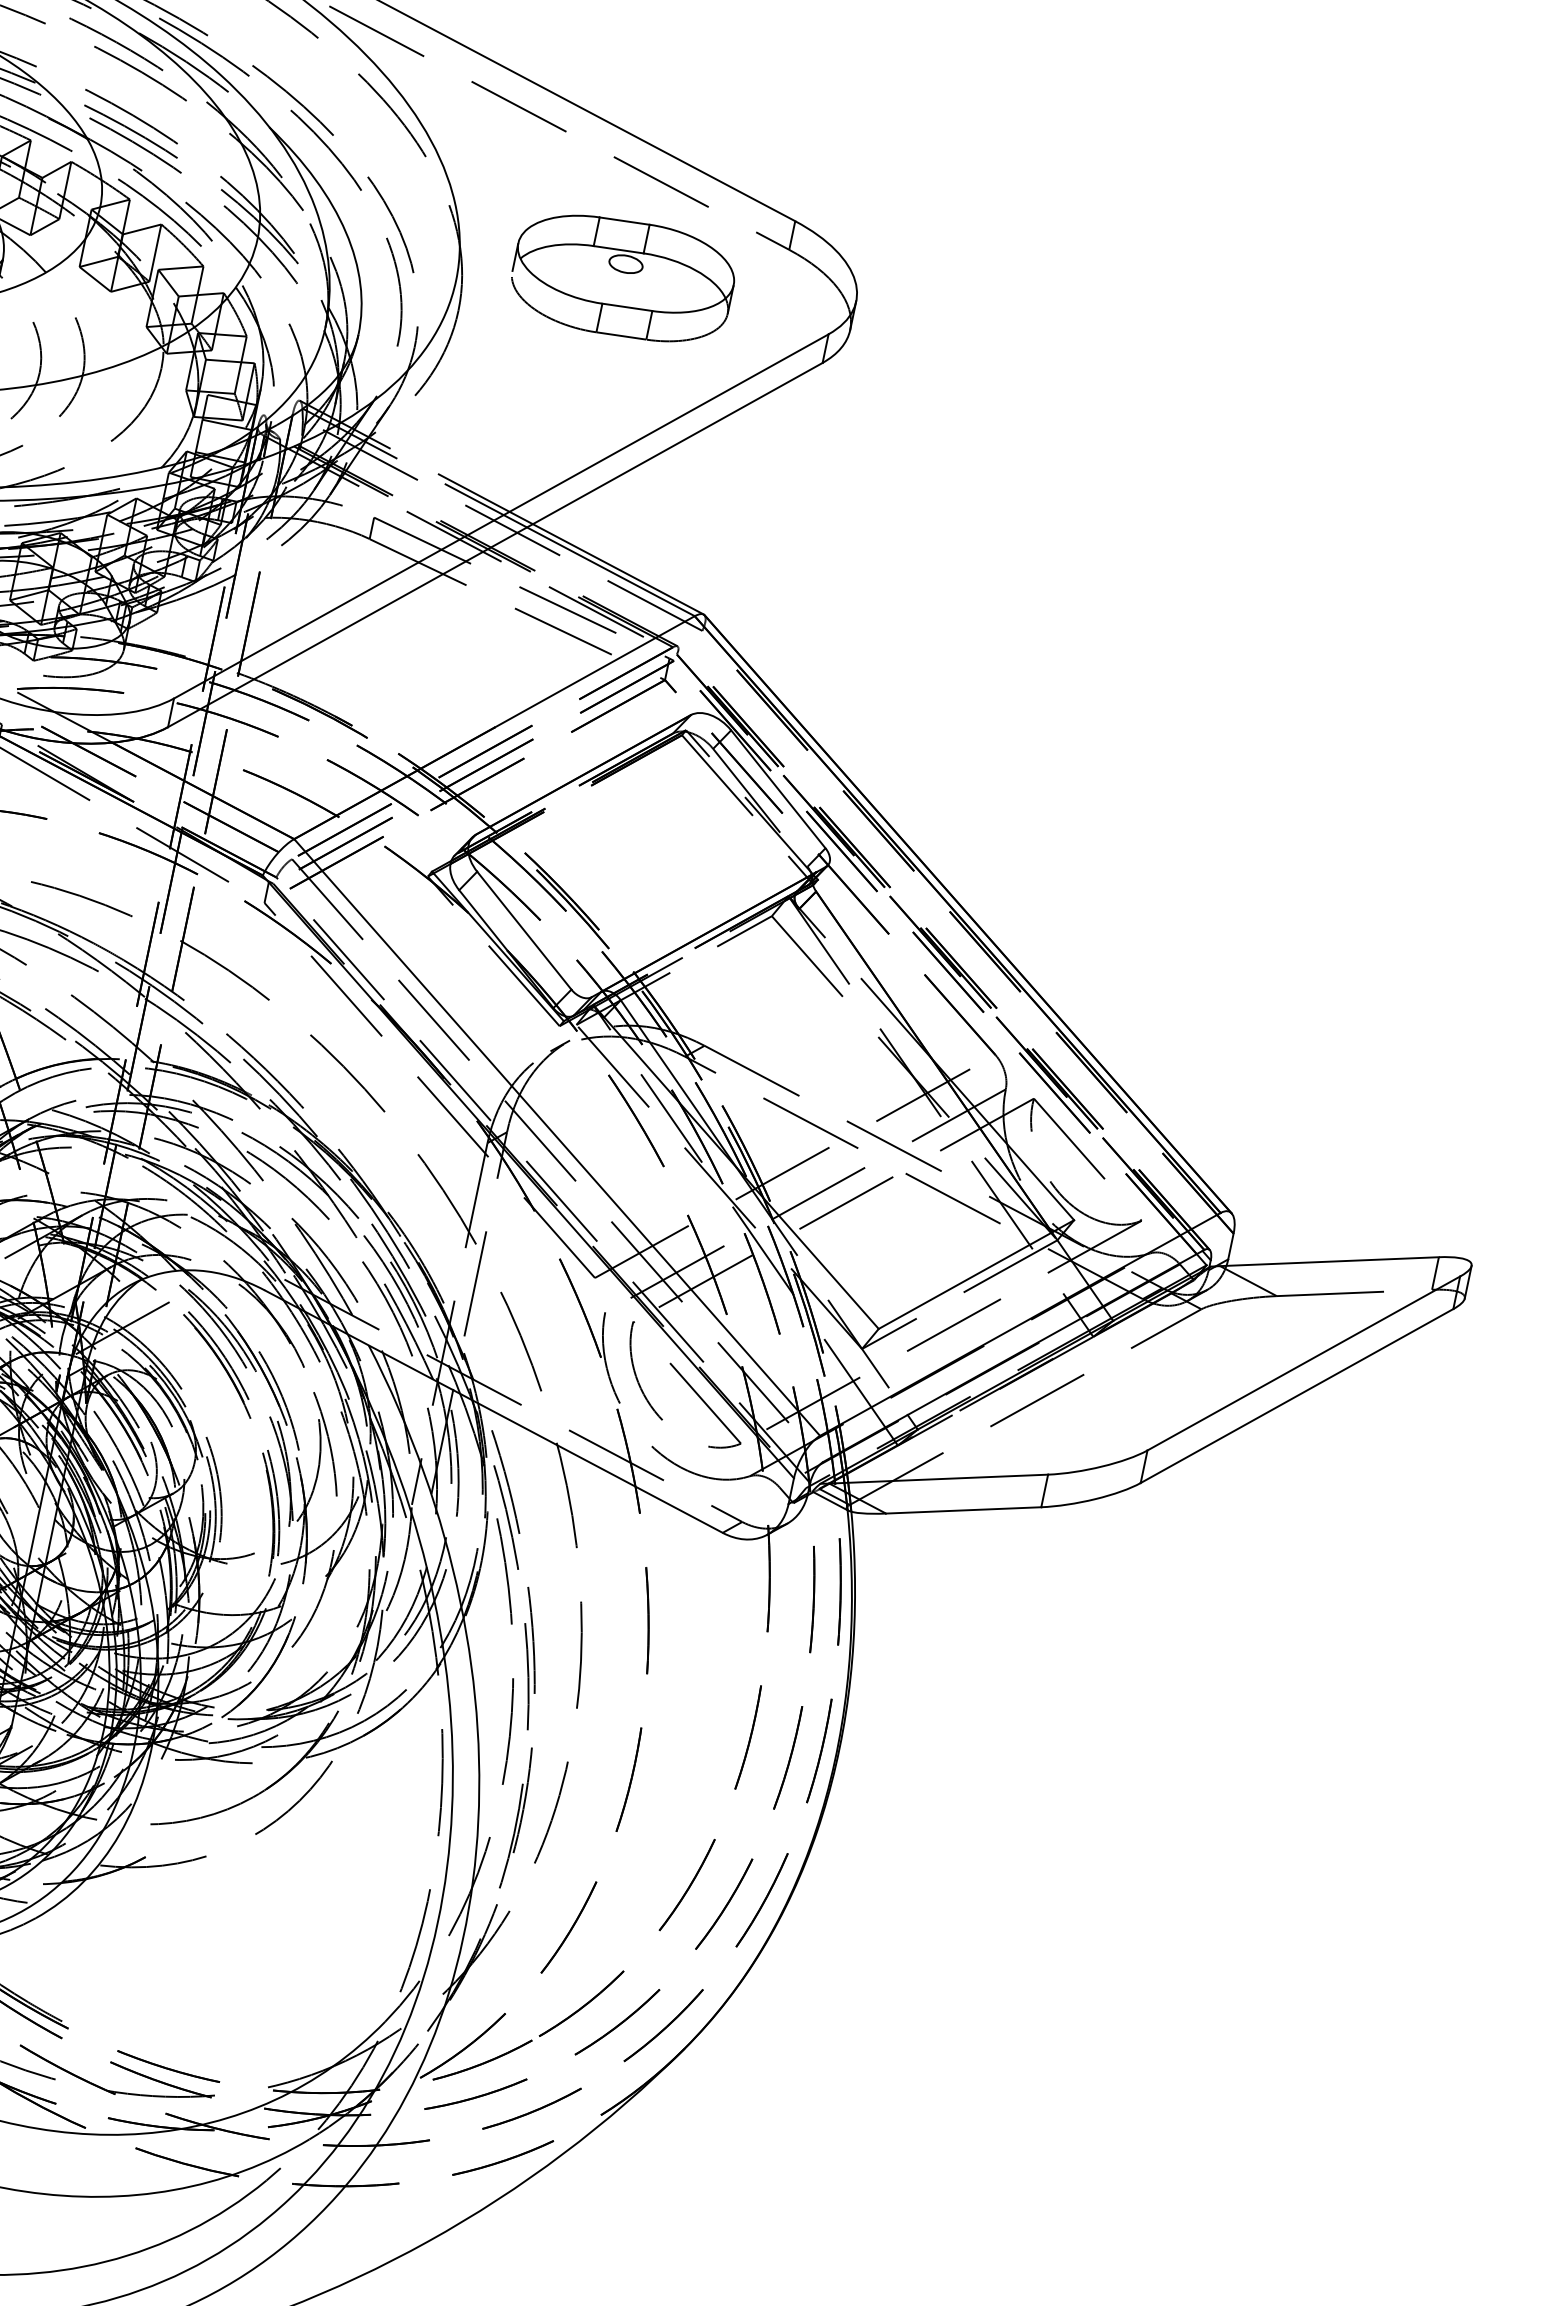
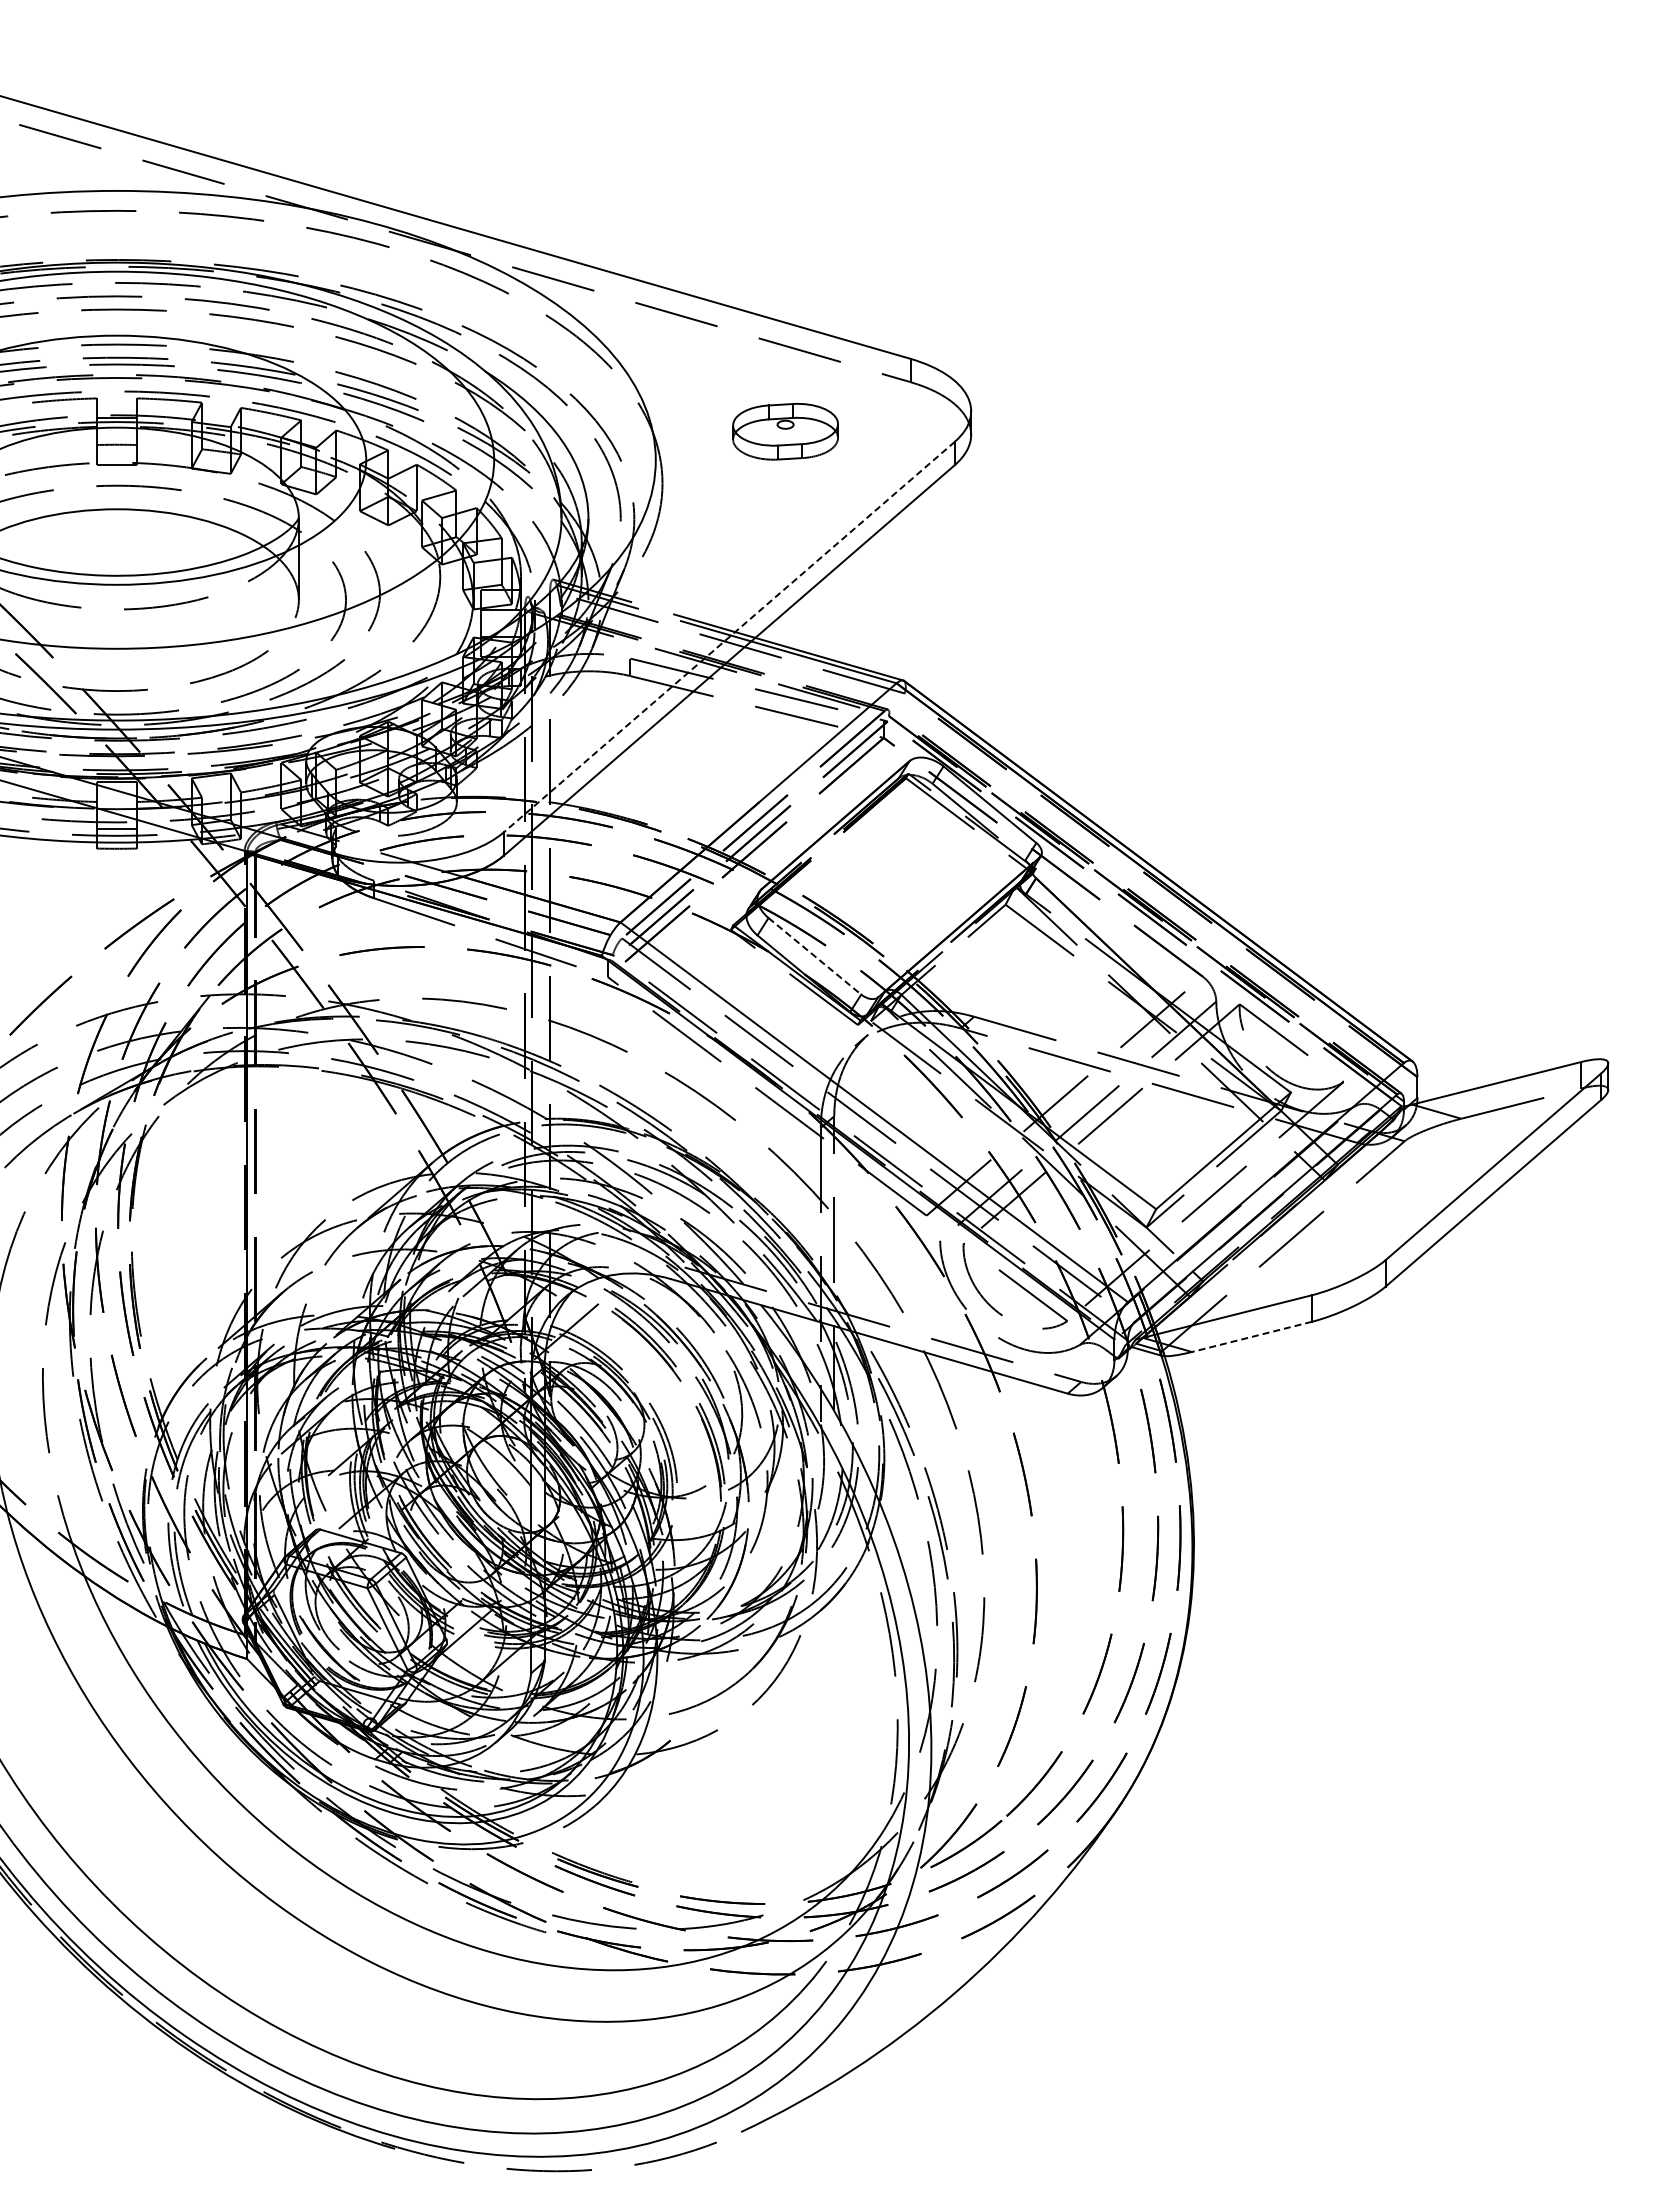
part: (622, 278) -> (785, 431), size x0.6
line: (501, 517) -> (729, 637), solid -> dashed
line: (525, 931) -> (815, 956), solid -> dashed
line: (963, 1509) -> (1251, 1336), solid -> dashed

